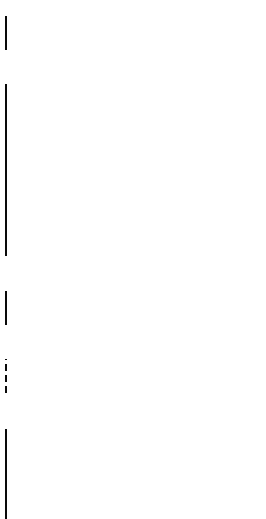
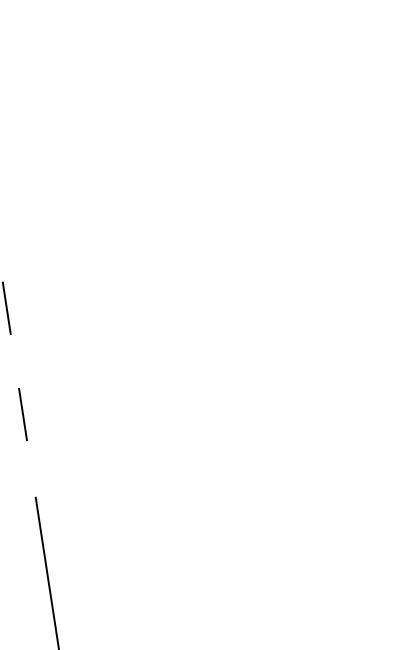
line: (6, 375) -> (22, 413), dashed -> solid

